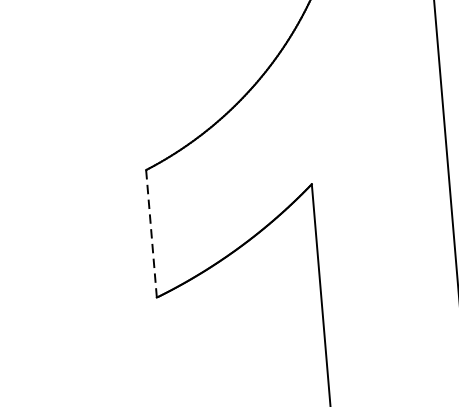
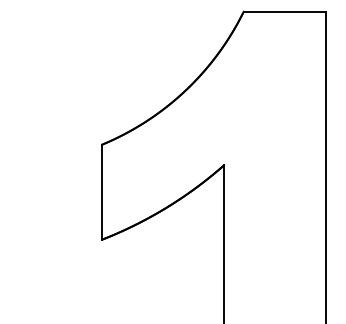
line: (151, 234) -> (102, 192), dashed -> solid

